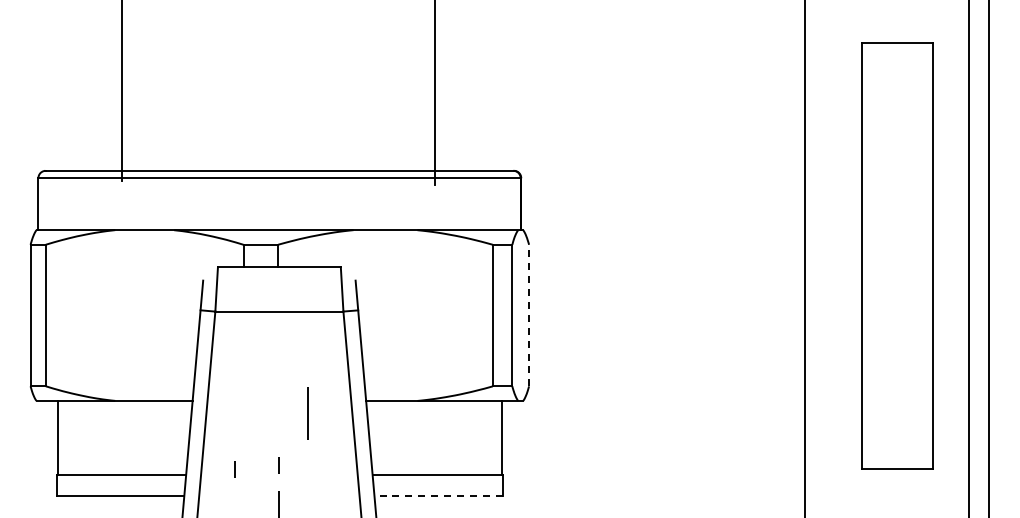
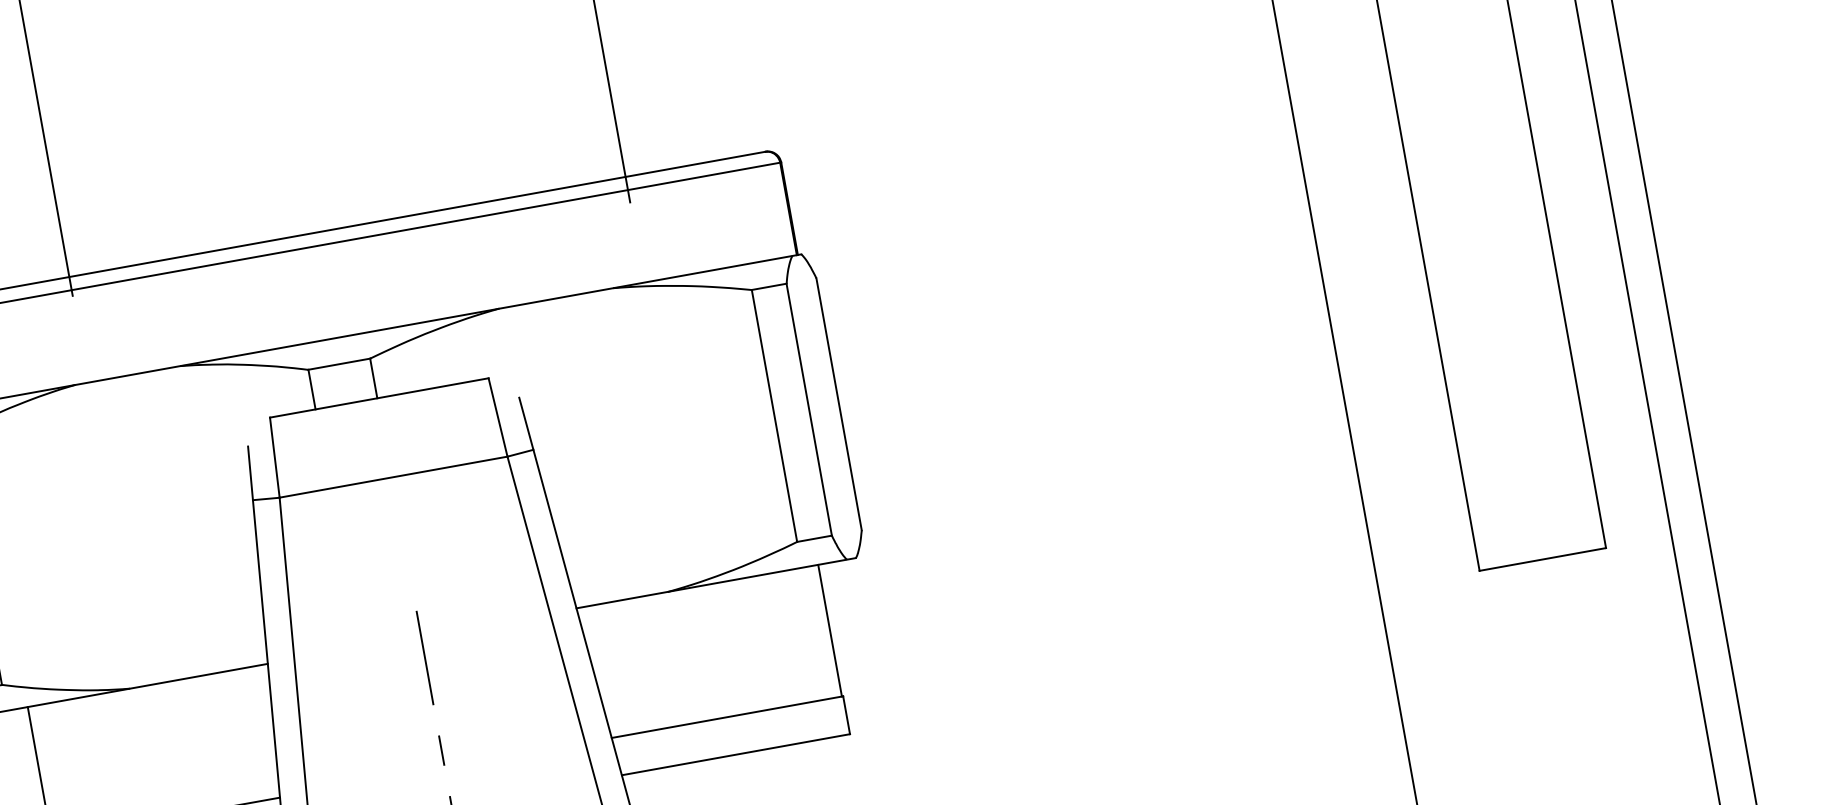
line: (529, 315) -> (839, 404), dashed -> solid
line: (307, 413) -> (424, 658), moved
line: (234, 469) -> (364, 772), removed
line: (438, 496) -> (735, 755), dashed -> solid

